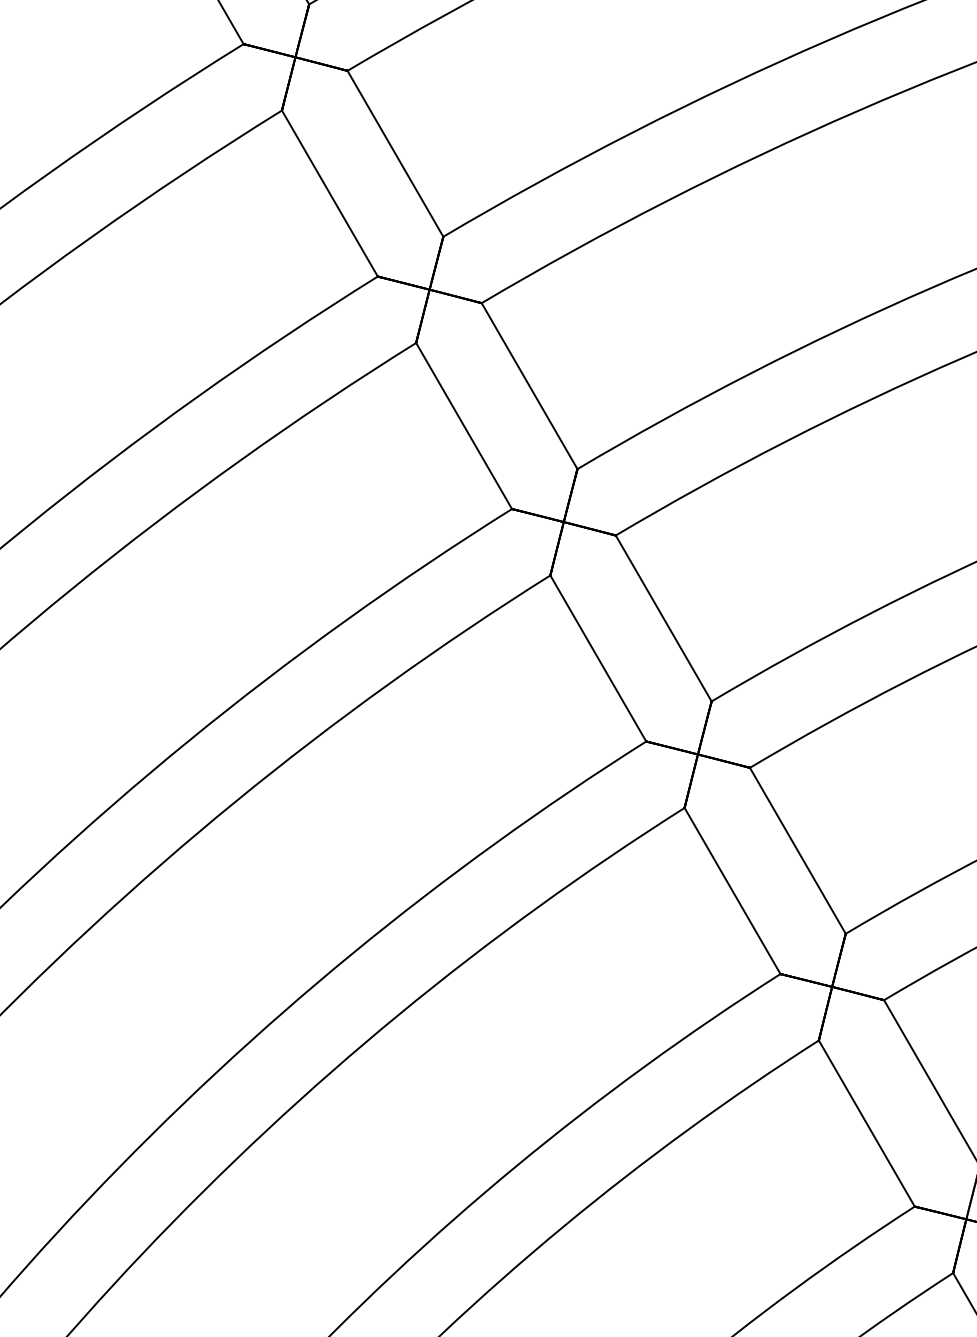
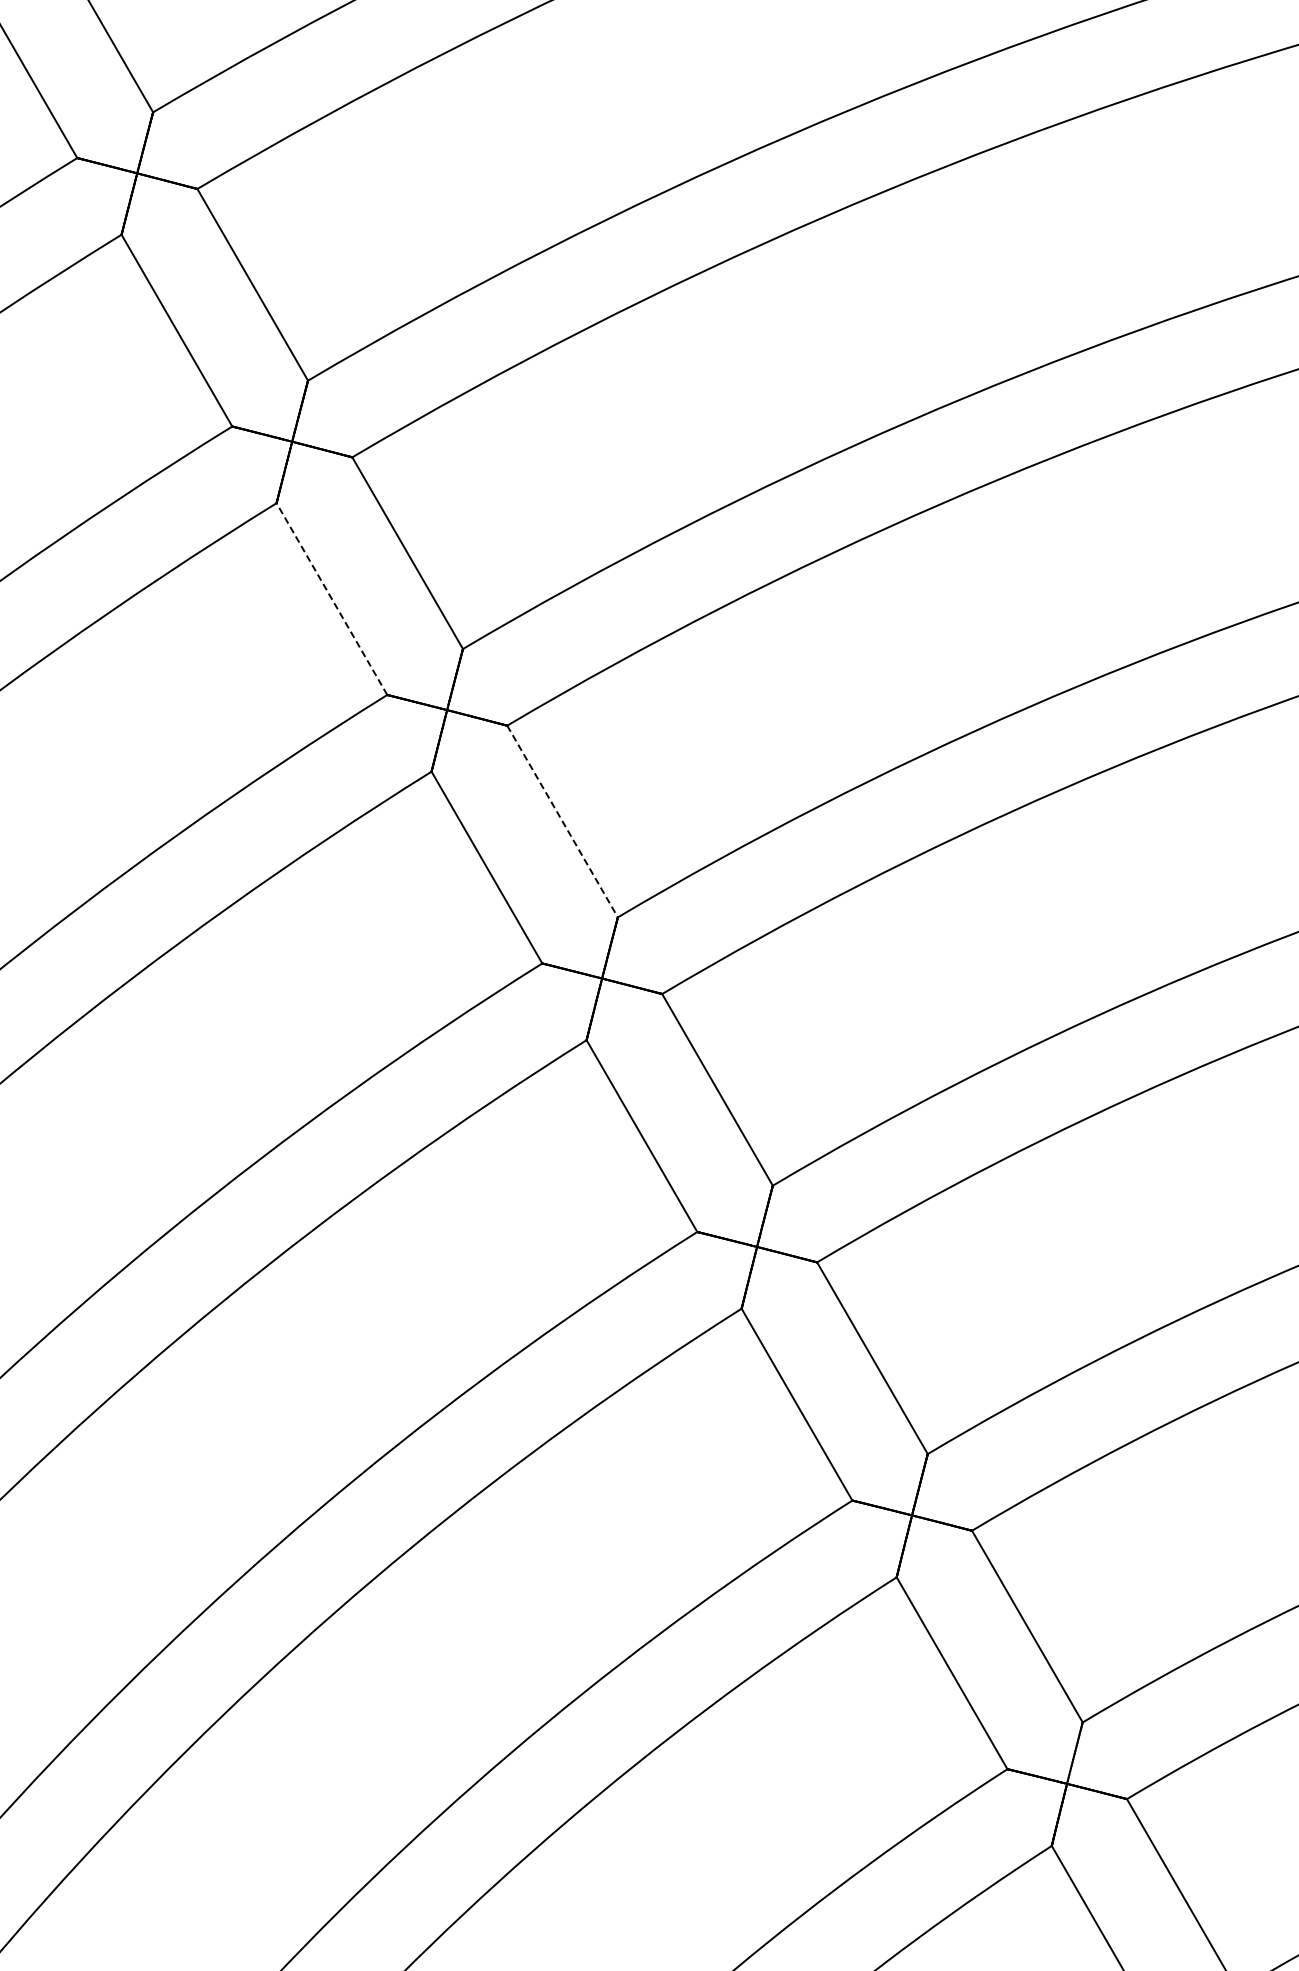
line: (329, 193) -> (331, 599), solid -> dashed
line: (529, 386) -> (562, 821), solid -> dashed

